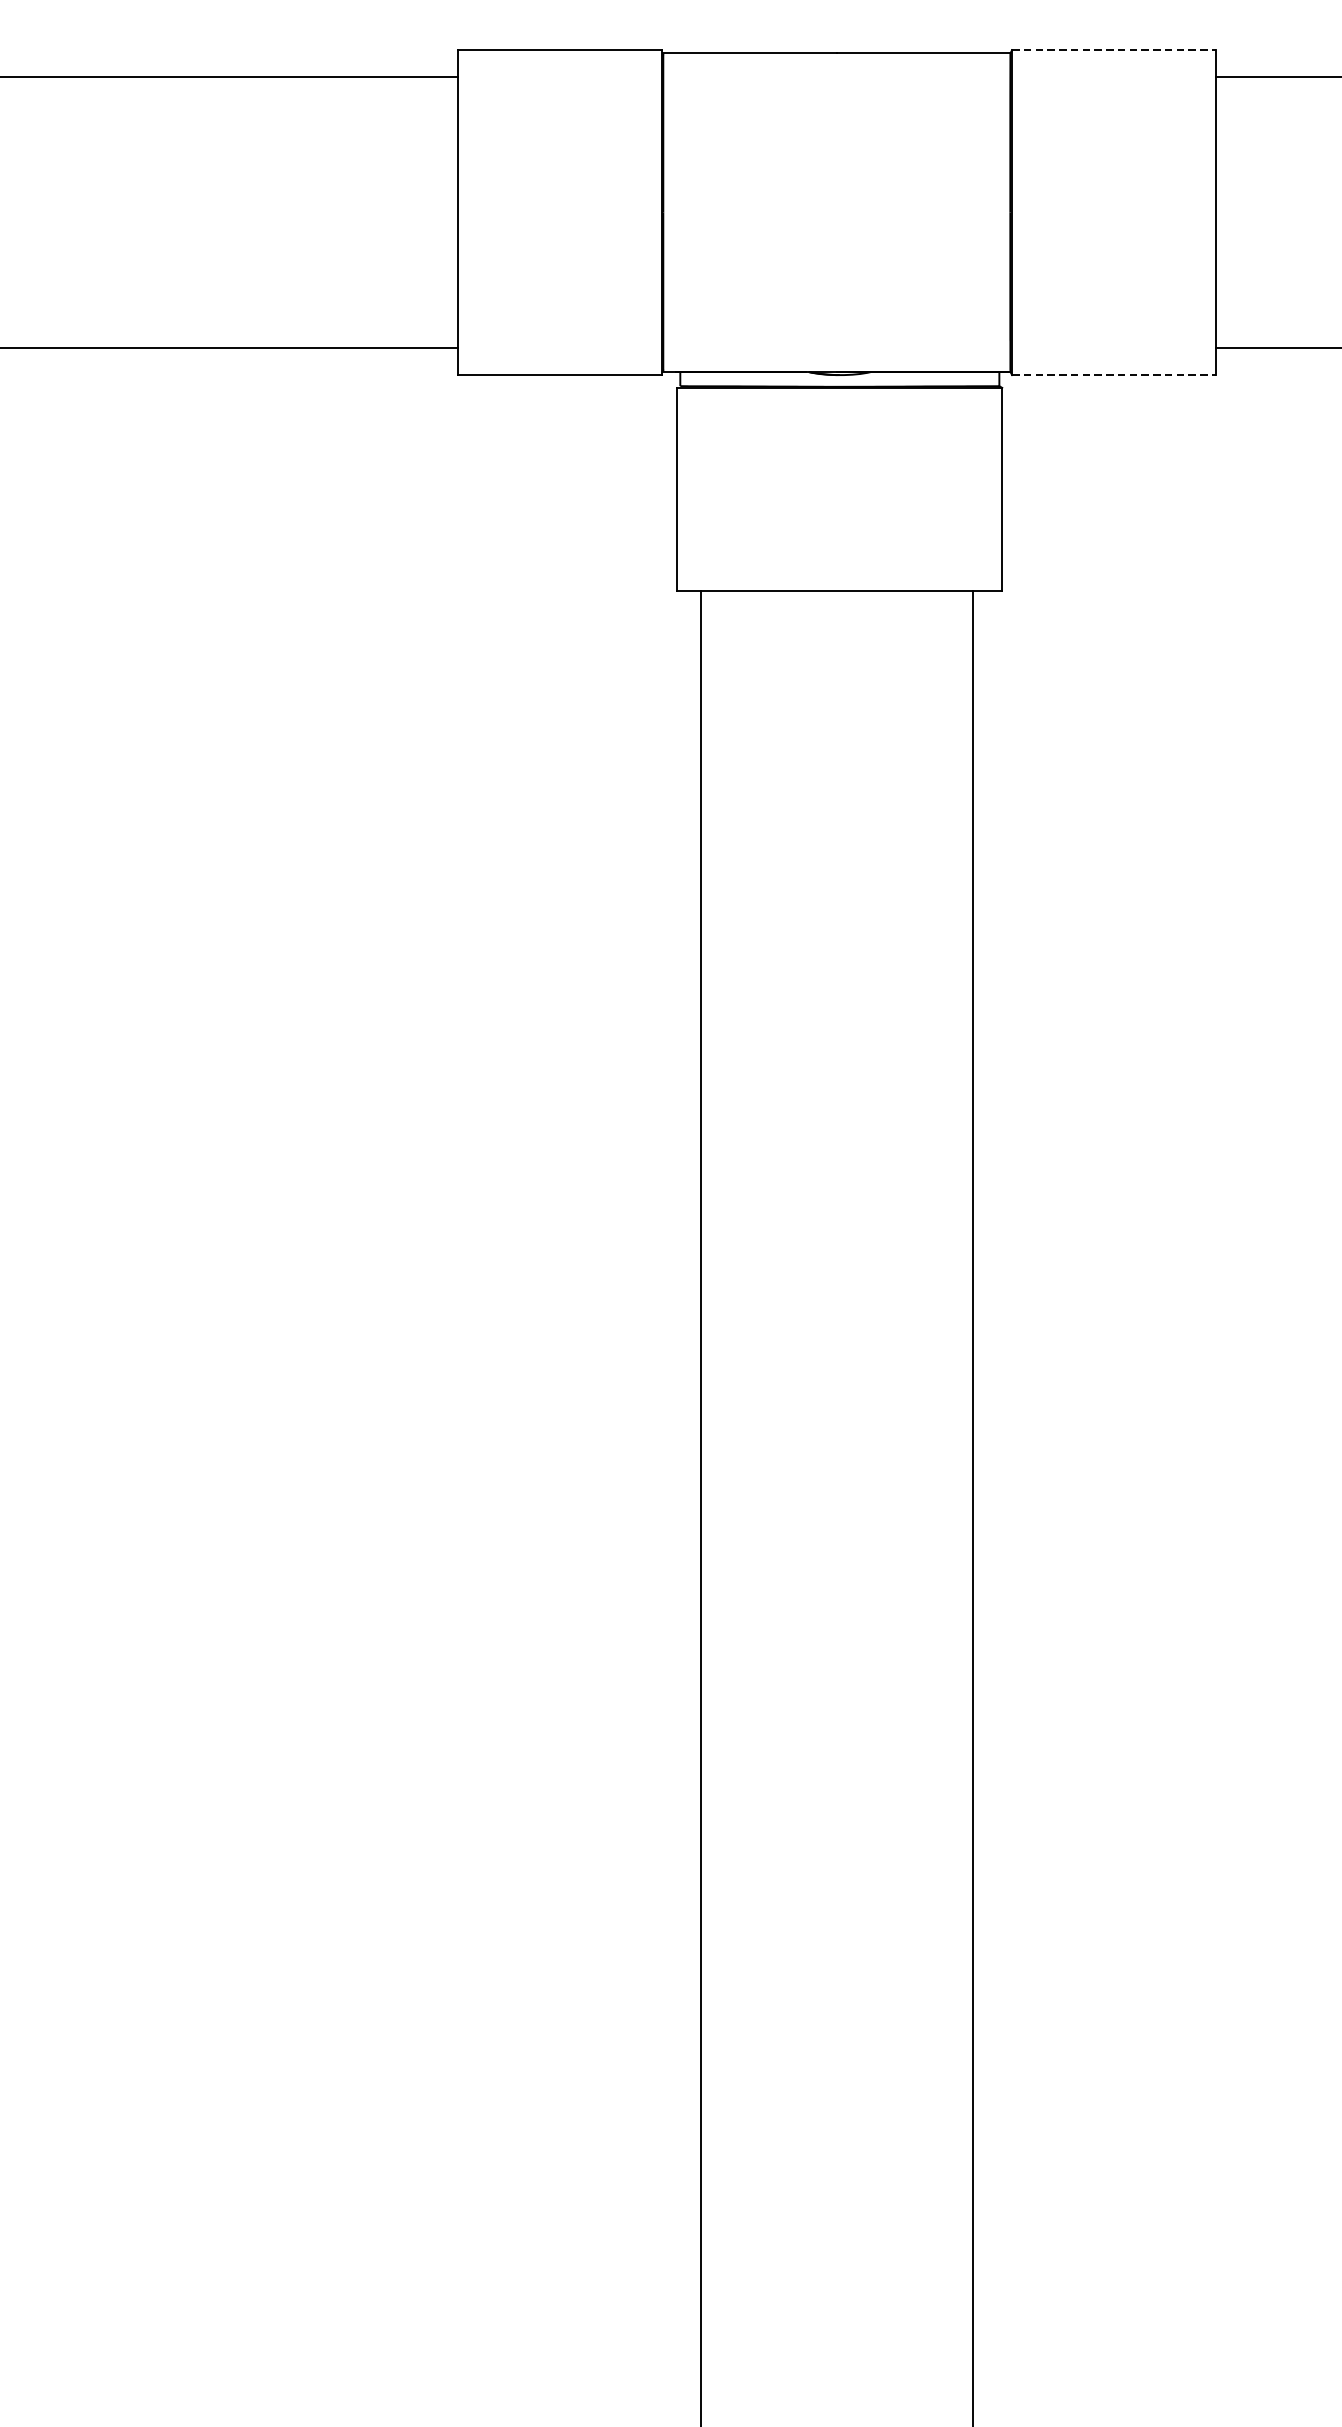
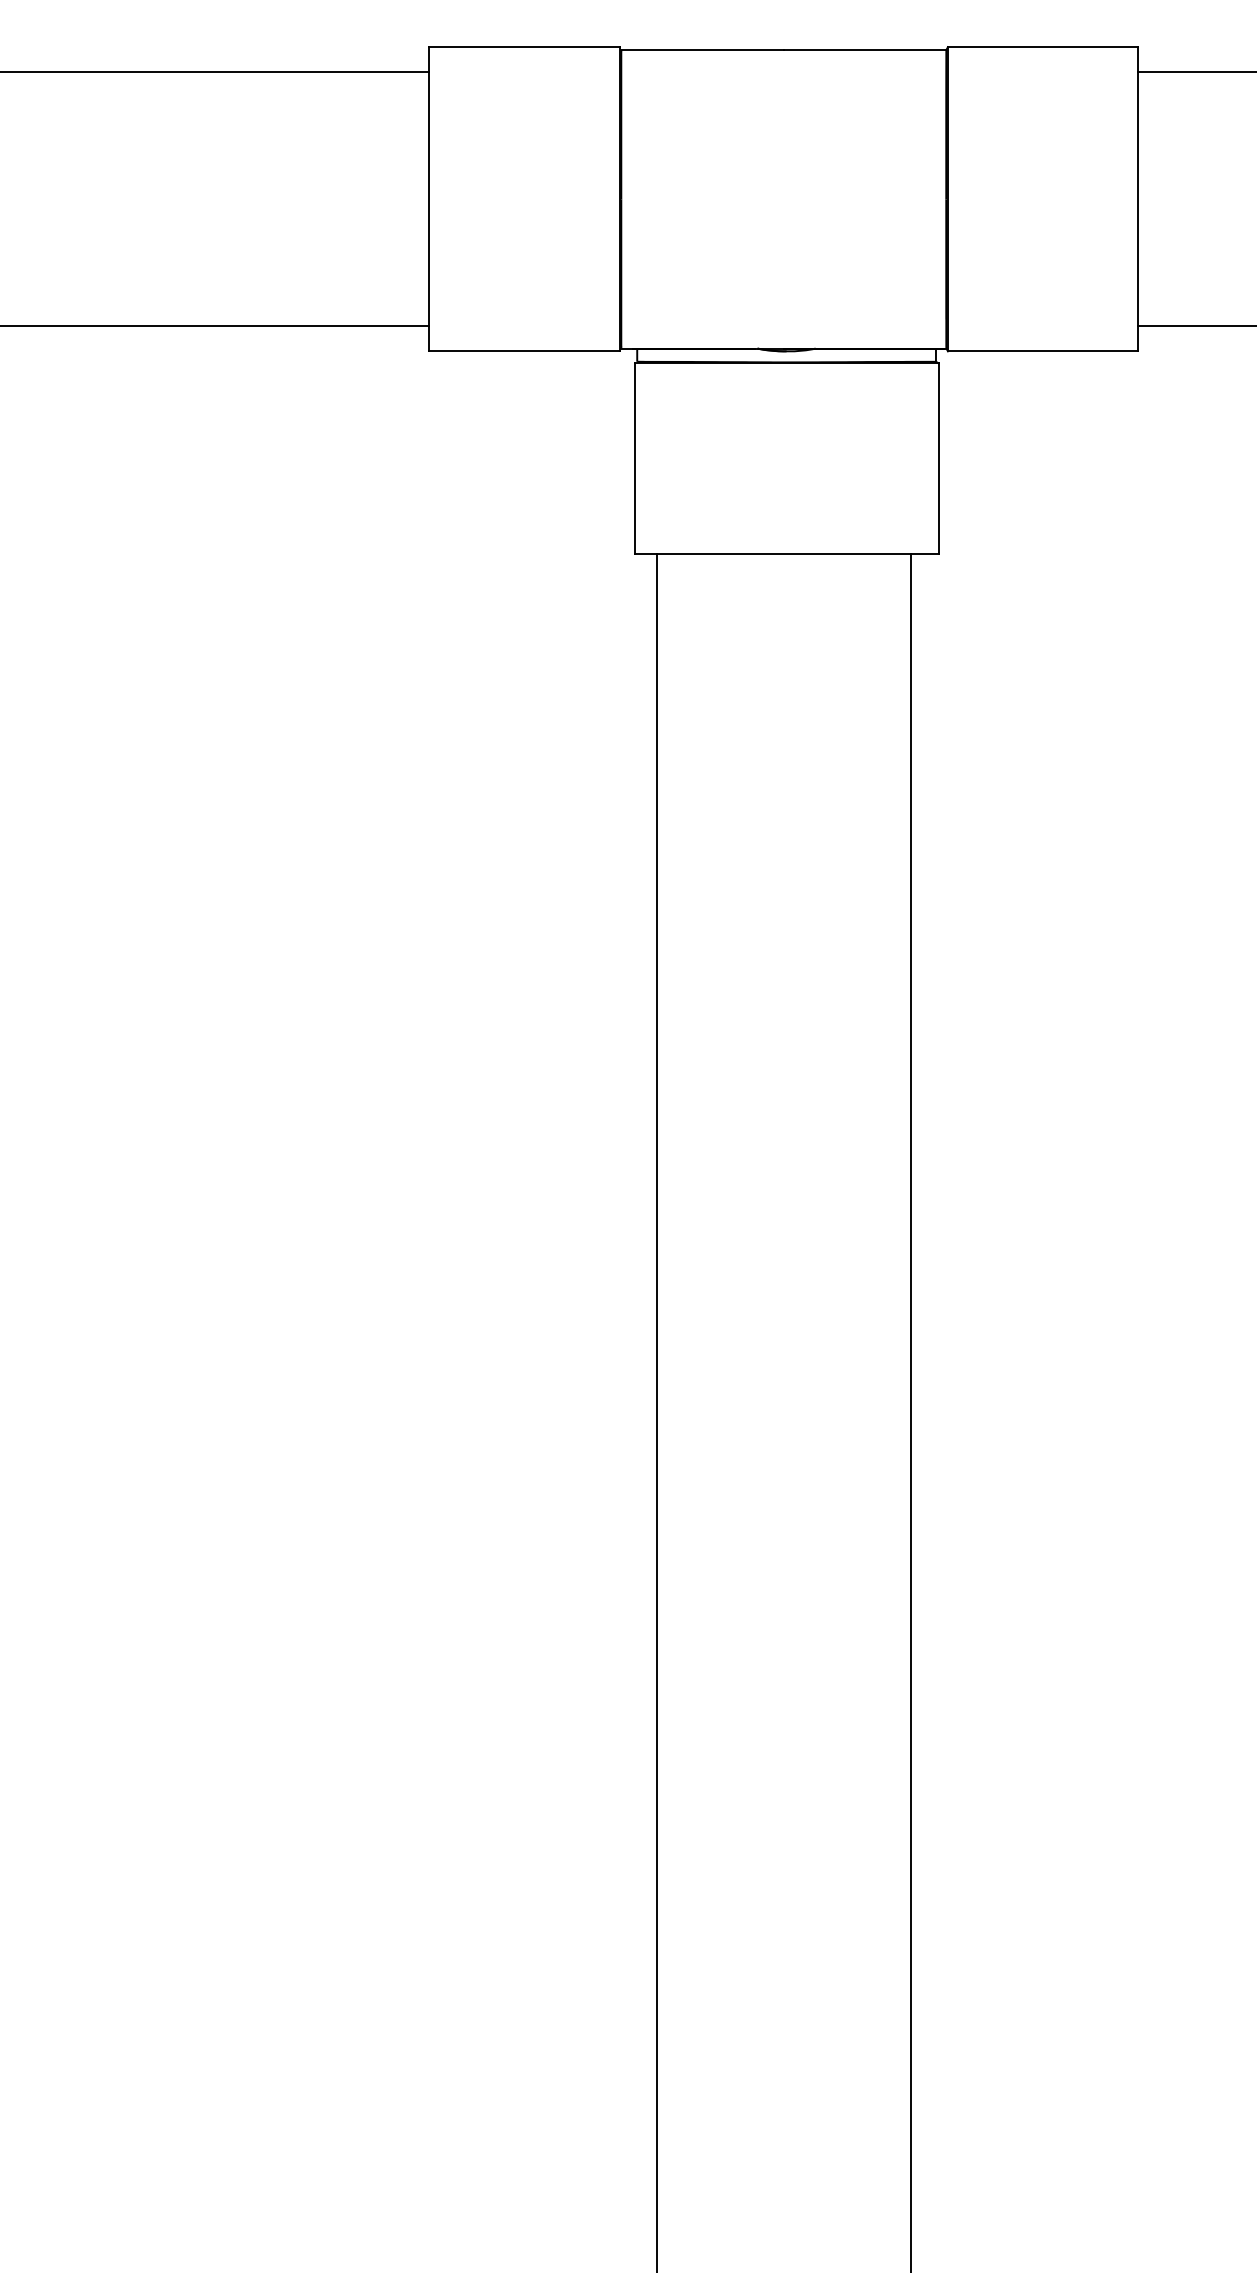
line: (1114, 50) -> (1043, 47), dashed -> solid
line: (1114, 375) -> (1043, 351), dashed -> solid

